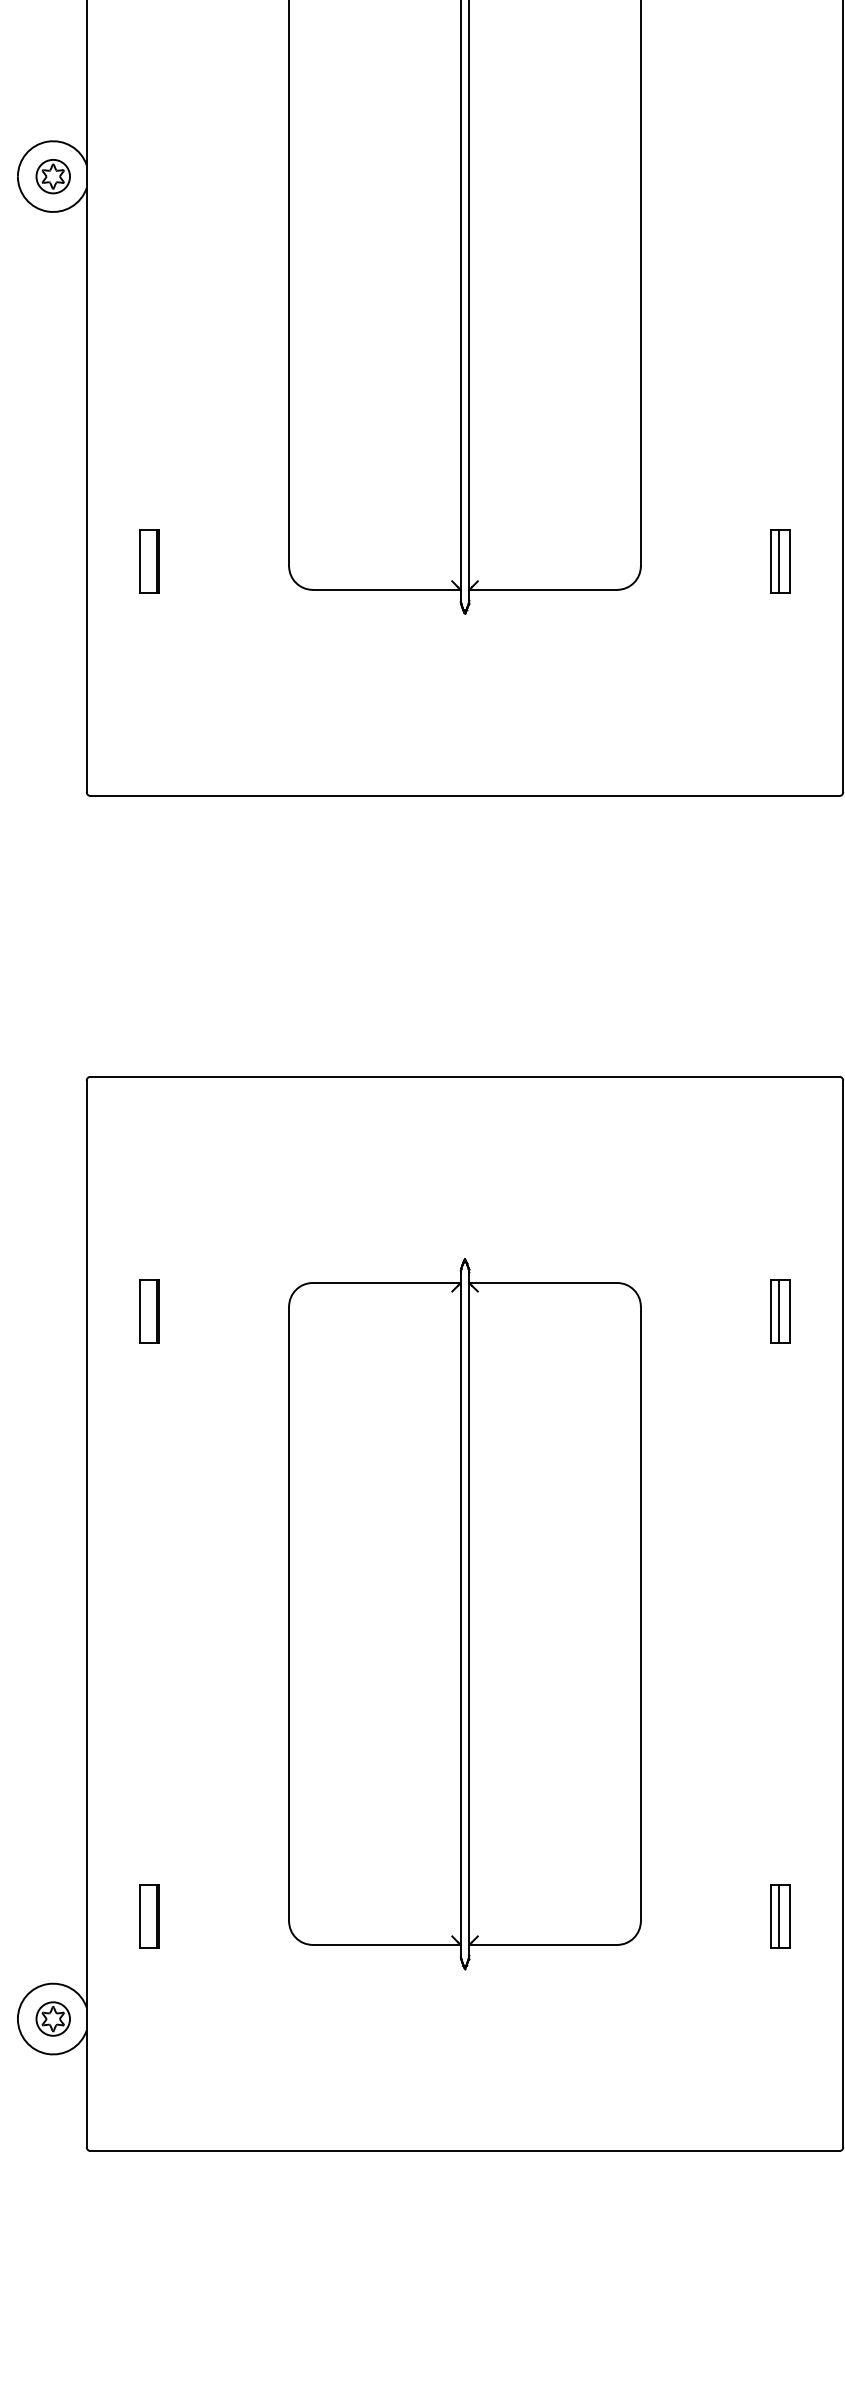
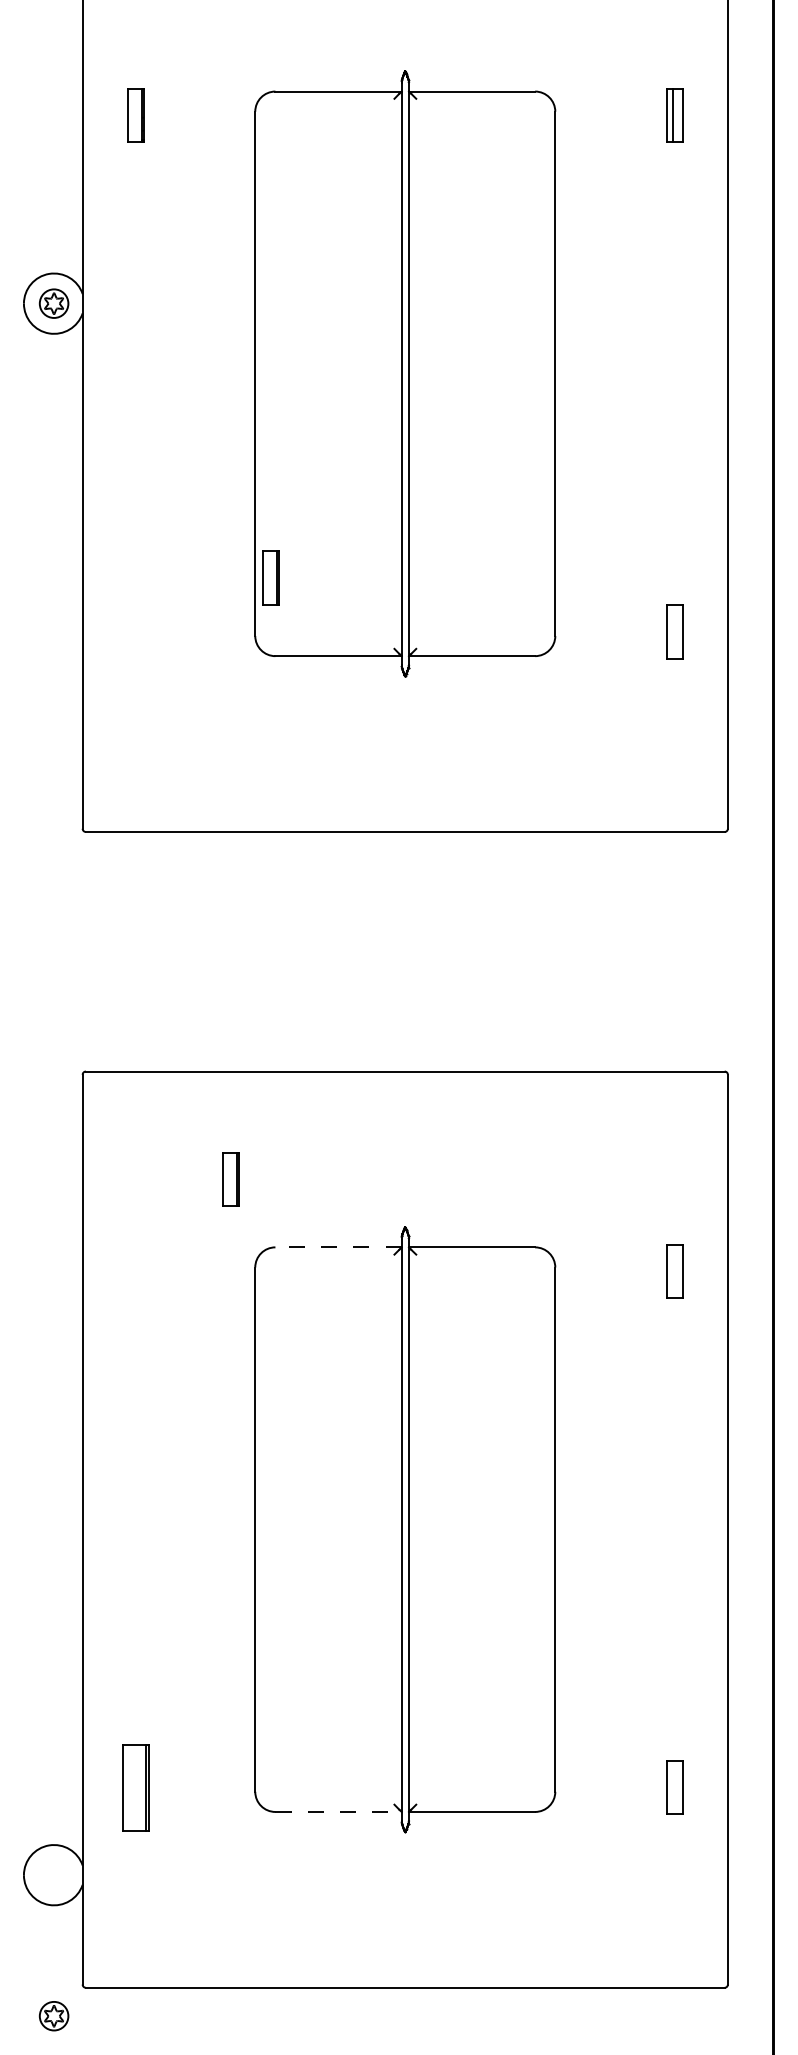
part: (148, 560) -> (270, 577), moved
line: (778, 560) -> (672, 631), removed
line: (386, 1283) -> (338, 1247), solid -> dashed
part: (148, 1311) -> (230, 1179), moved
line: (778, 1311) -> (672, 1271), removed
part: (148, 1916) -> (135, 1787), size x1.6
line: (778, 1916) -> (672, 1787), removed
line: (387, 1944) -> (339, 1811), solid -> dashed
part: (52, 2019) -> (53, 2016), moved

